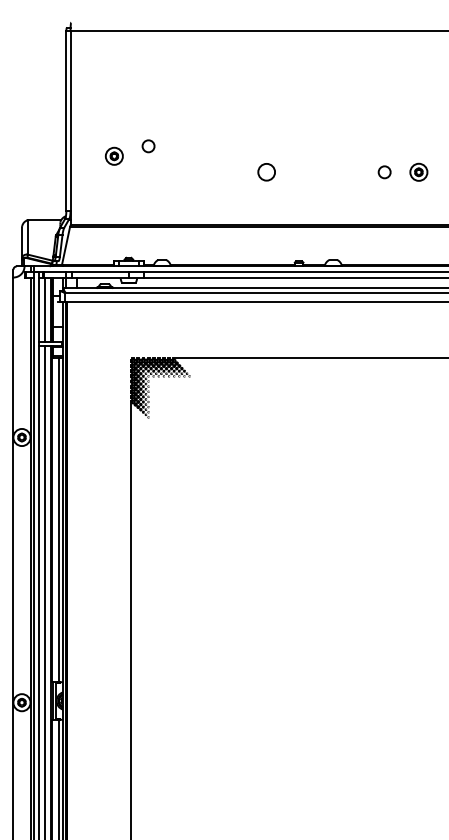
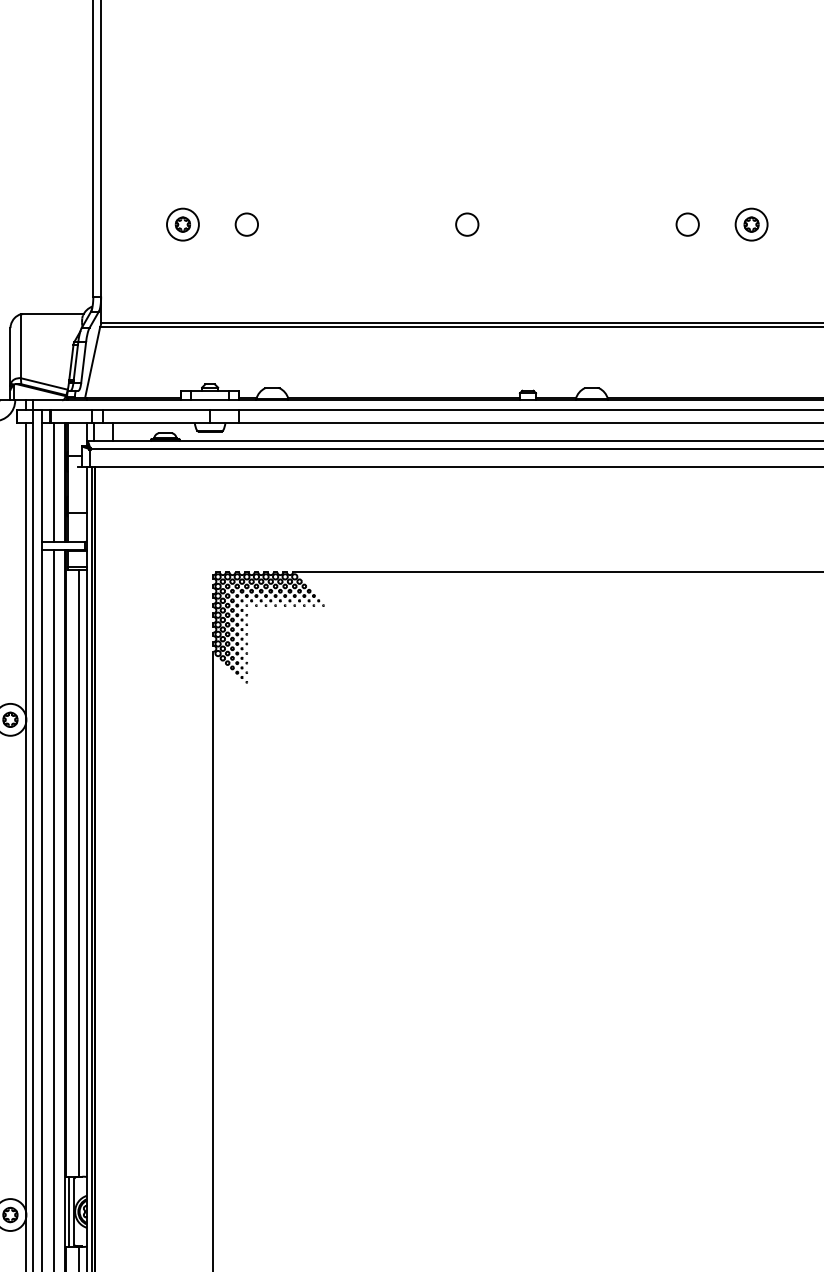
circle: (148, 146) -> (246, 224), moved
part: (113, 155) -> (181, 223), moved
circle: (266, 172) -> (467, 224), size x0.71

